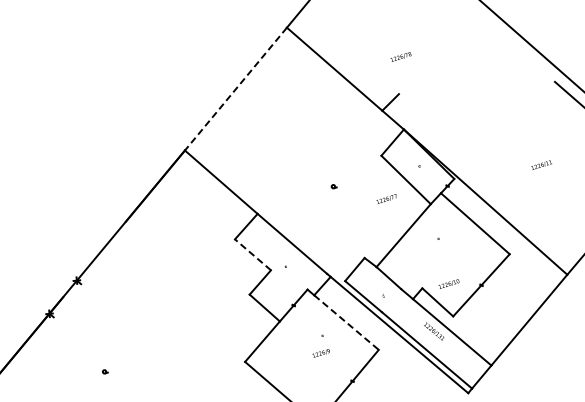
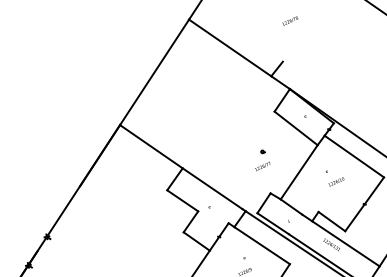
text: (400, 56) -> (289, 20), moved
line: (235, 89) -> (154, 72), dashed -> solid
part: (333, 186) -> (262, 151), moved
text: (386, 198) -> (262, 166), moved
line: (252, 254) -> (182, 200), dashed -> solid
text: (448, 283) -> (335, 181), moved
line: (346, 322) -> (262, 245), dashed -> solid

